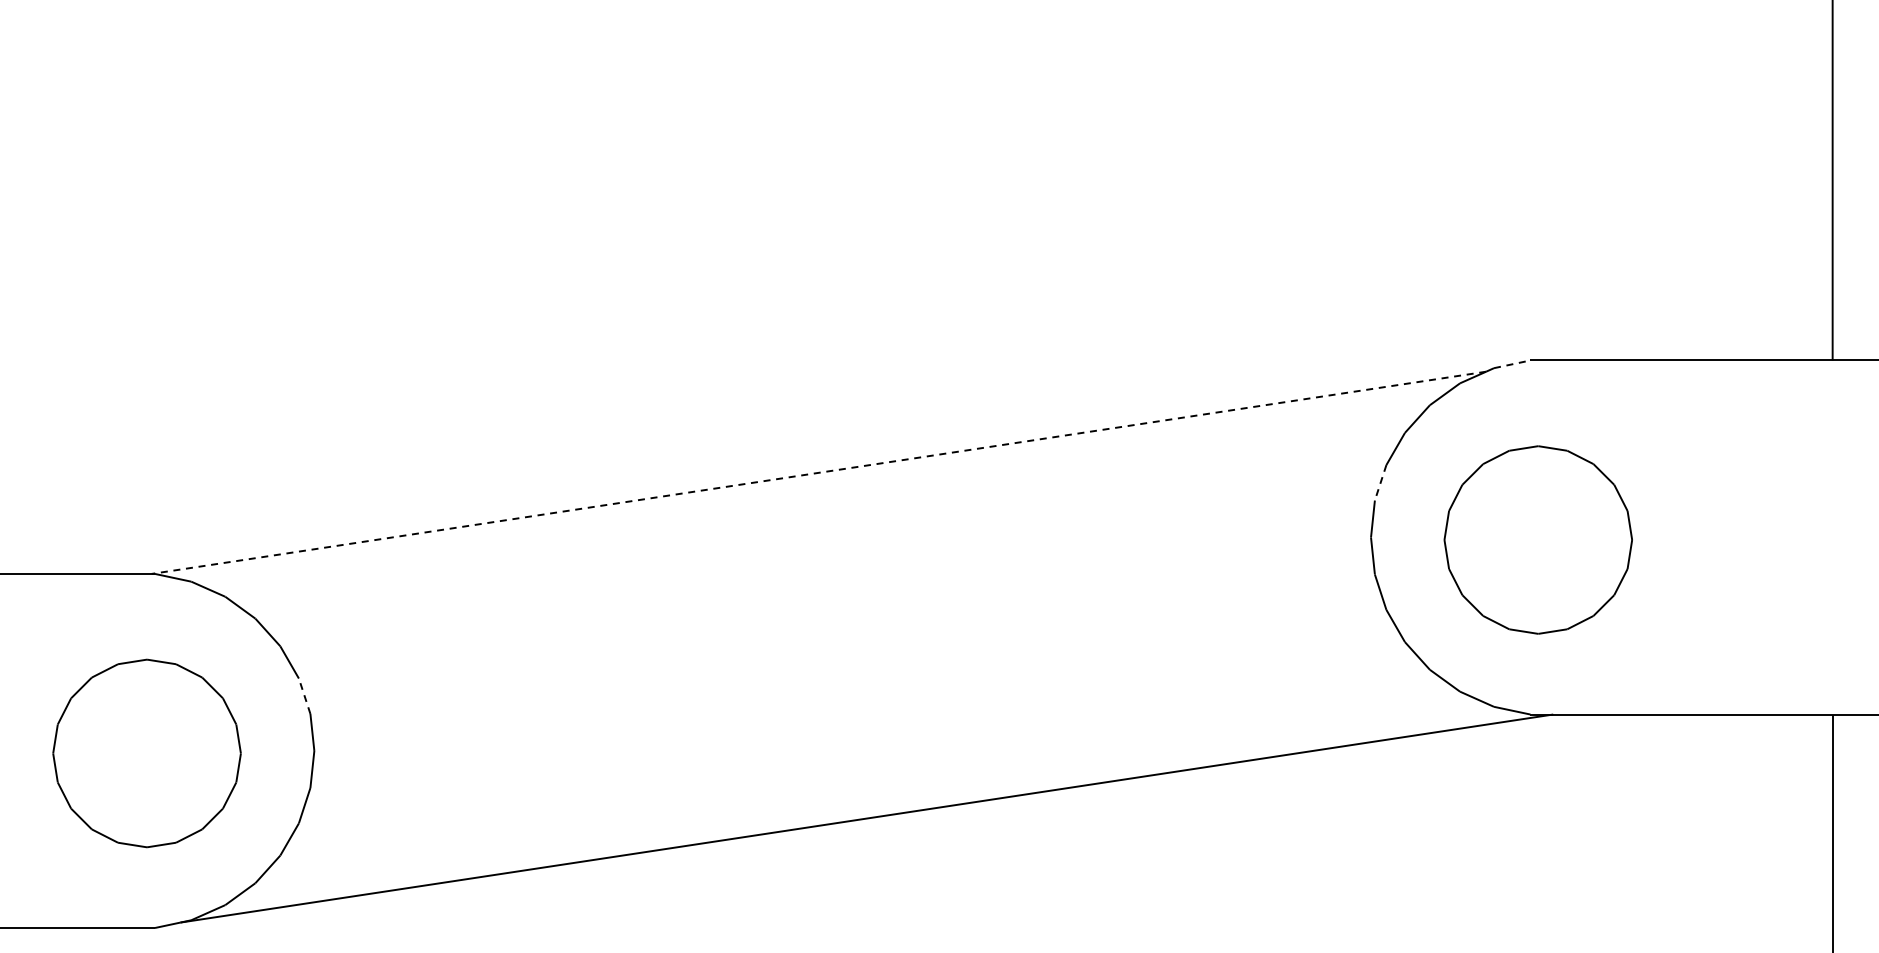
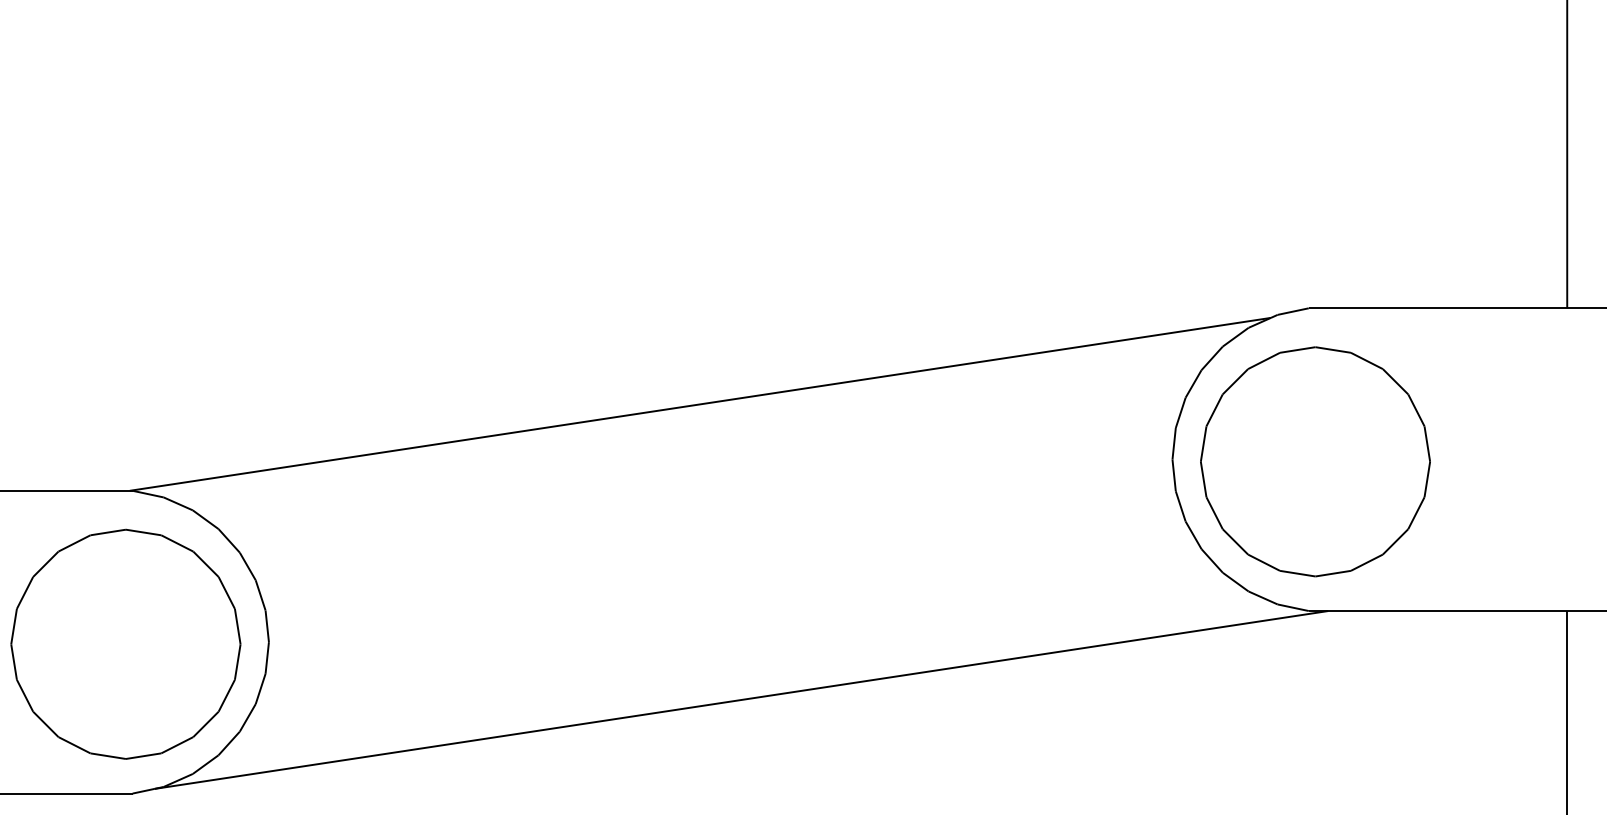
line: (1512, 364) -> (1293, 311), dashed -> solid
line: (818, 472) -> (700, 404), dashed -> solid
line: (1380, 482) -> (1180, 412), dashed -> solid
part: (1538, 539) -> (1315, 461), size x1.43
line: (304, 696) -> (260, 595), dashed -> solid
part: (146, 753) -> (125, 644), size x1.43

